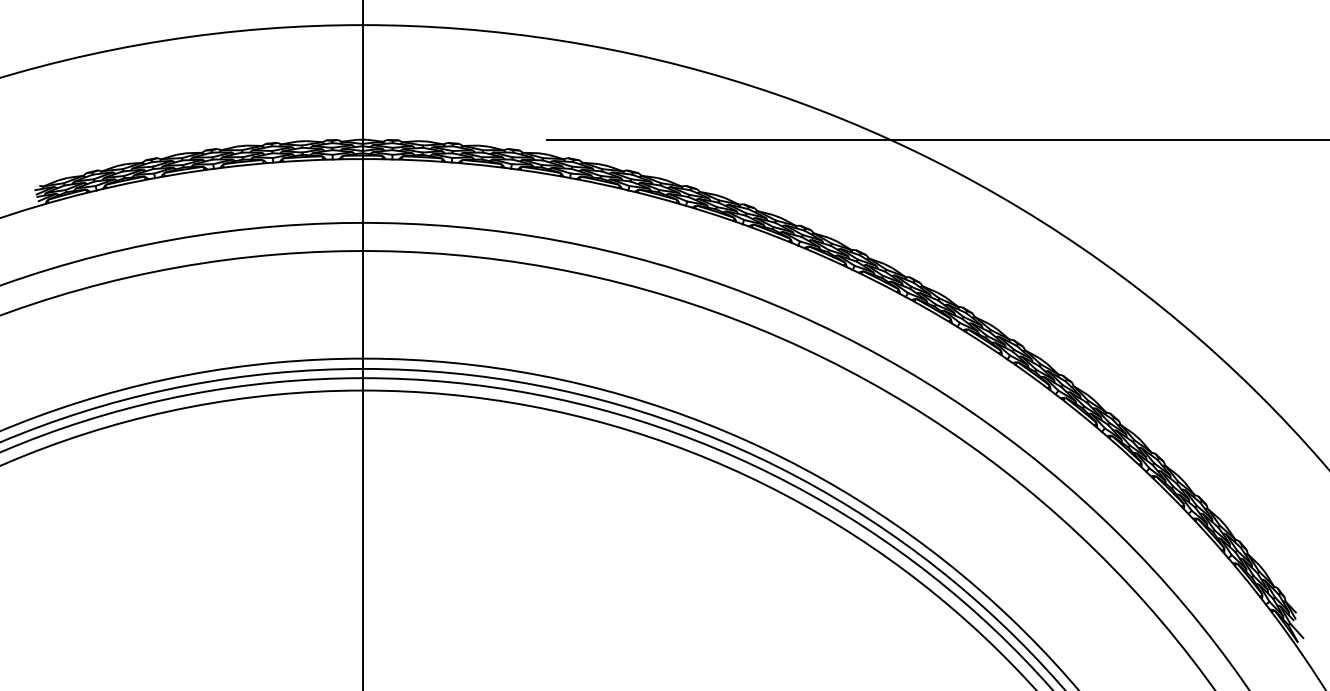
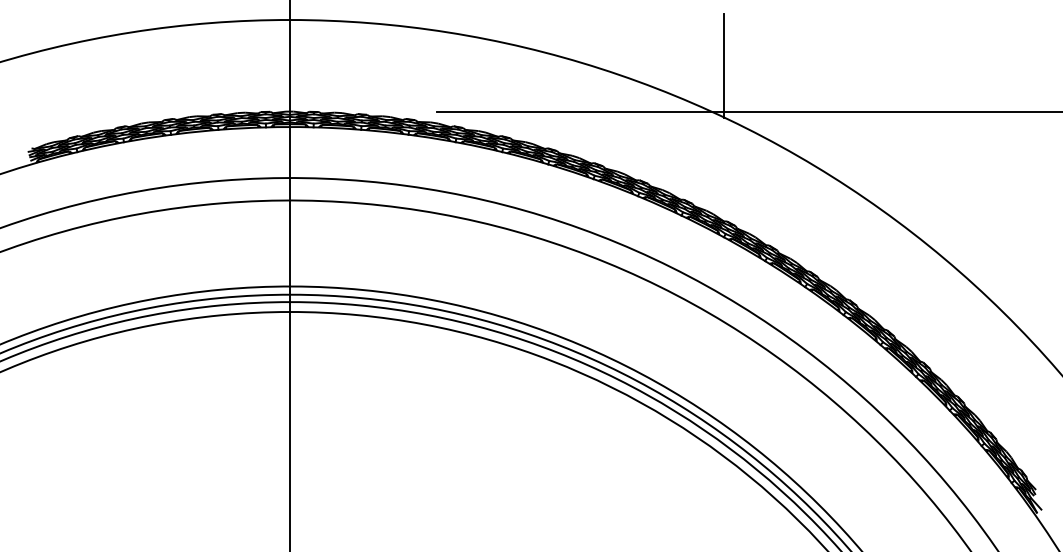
line: (906, 82) -> (724, 65), added

